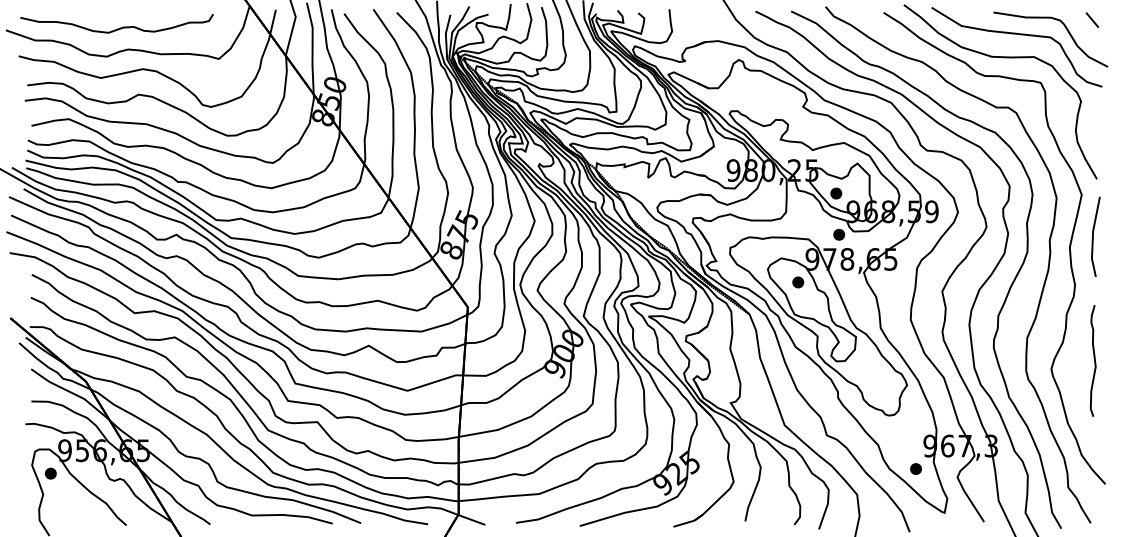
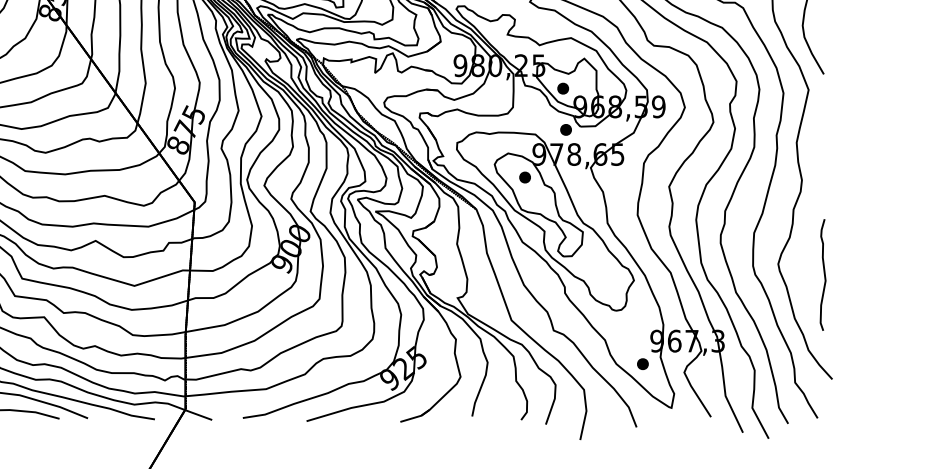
line: (1093, 236) -> (820, 131), removed
curve: (1094, 360) -> (824, 274), moved

